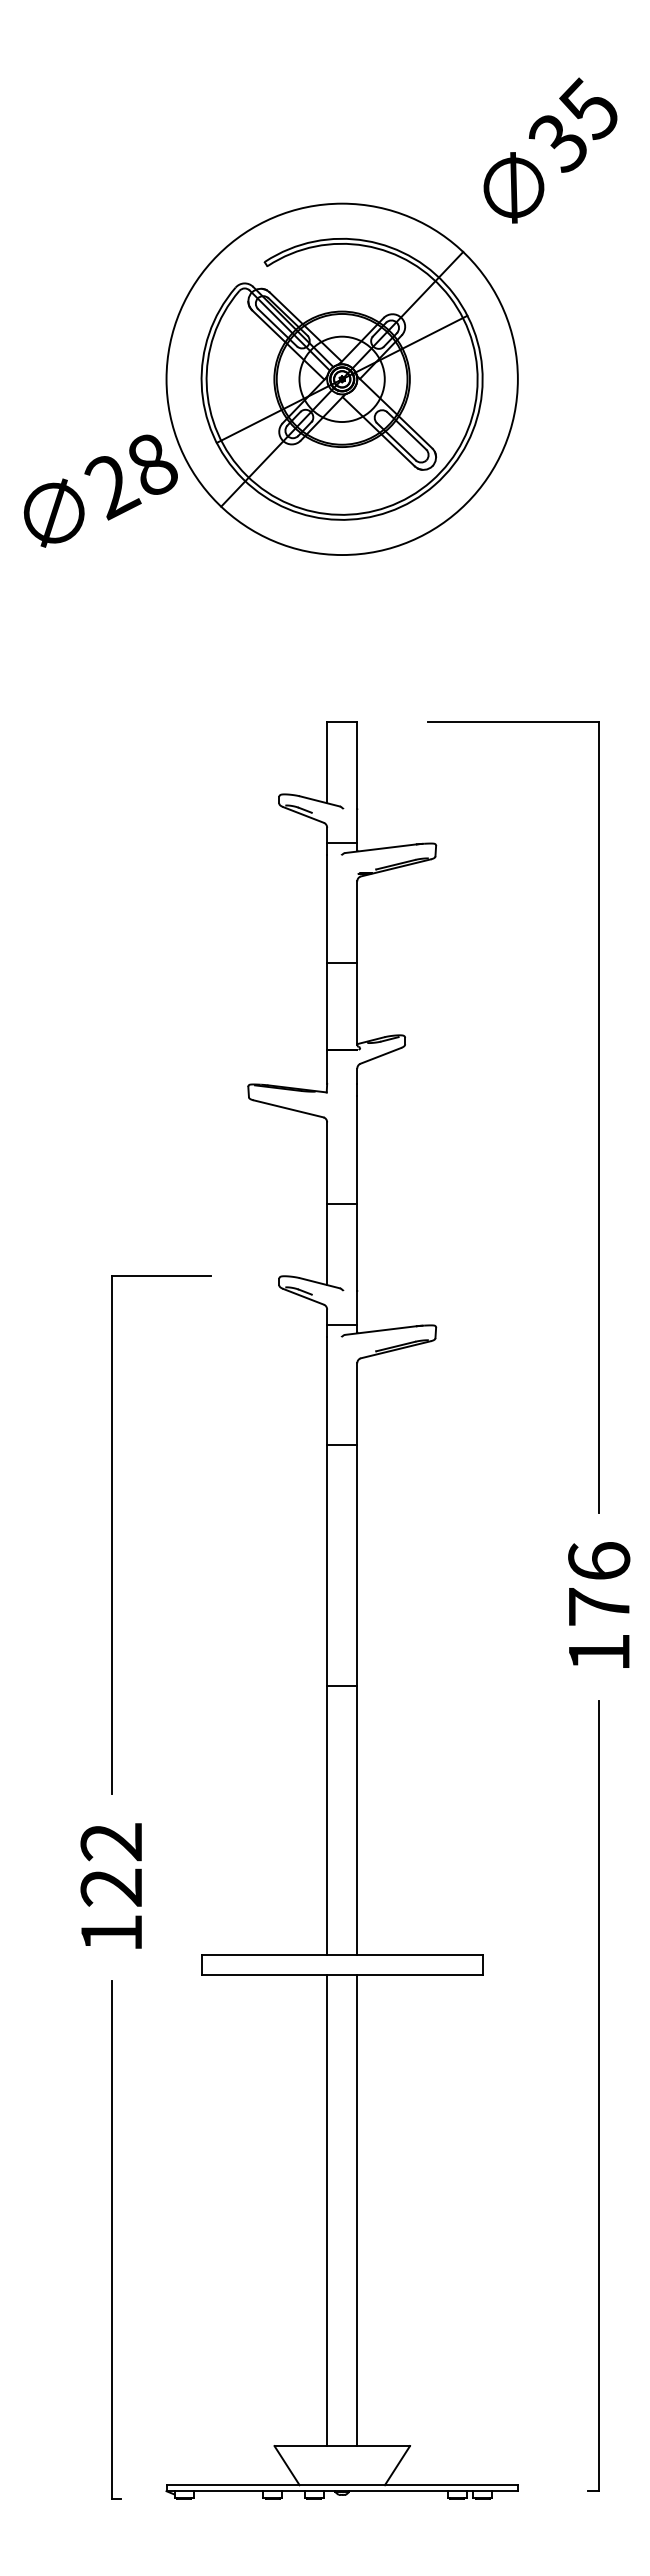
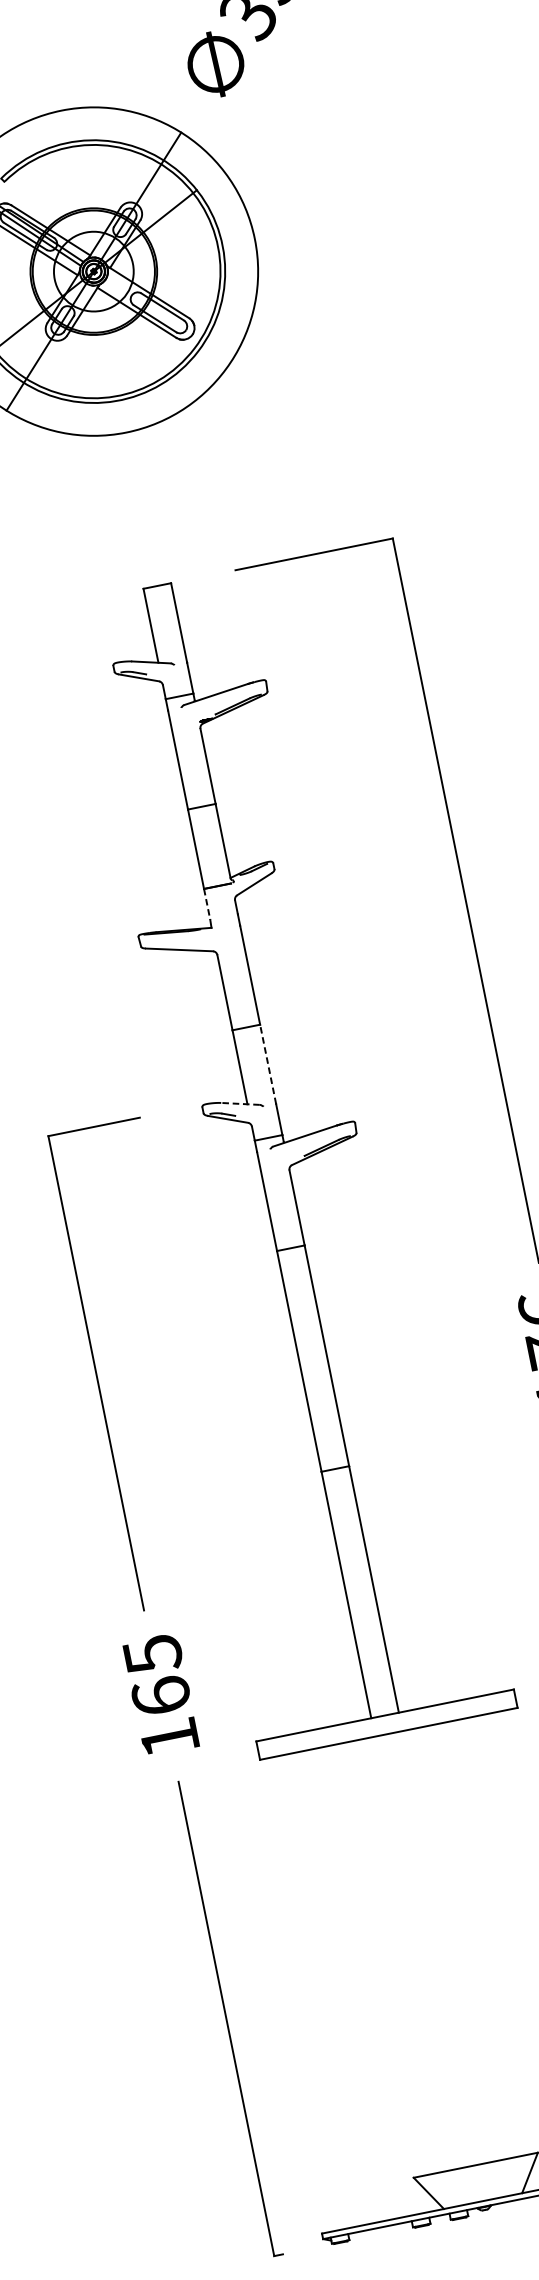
line: (327, 1066) -> (207, 903), solid -> dashed
line: (357, 1247) -> (268, 1064), solid -> dashed
line: (319, 1283) -> (240, 1104), solid -> dashed
text: (111, 1864) -> (156, 1675), 122 -> 165
line: (327, 2210) -> (418, 1952), removed
line: (357, 2210) -> (446, 1946), removed

